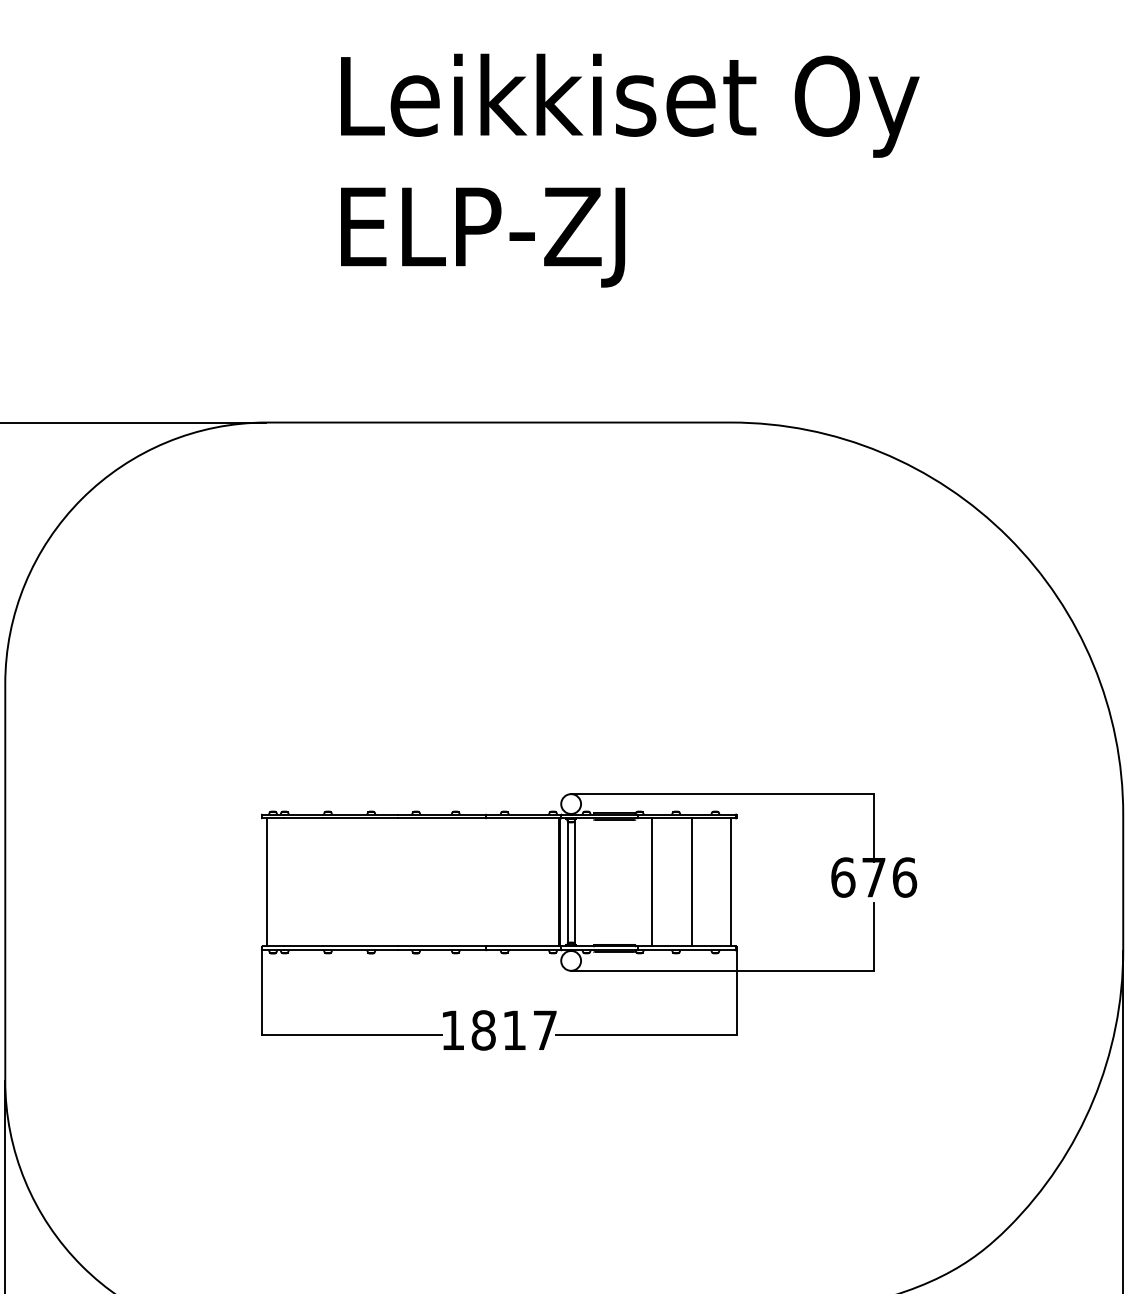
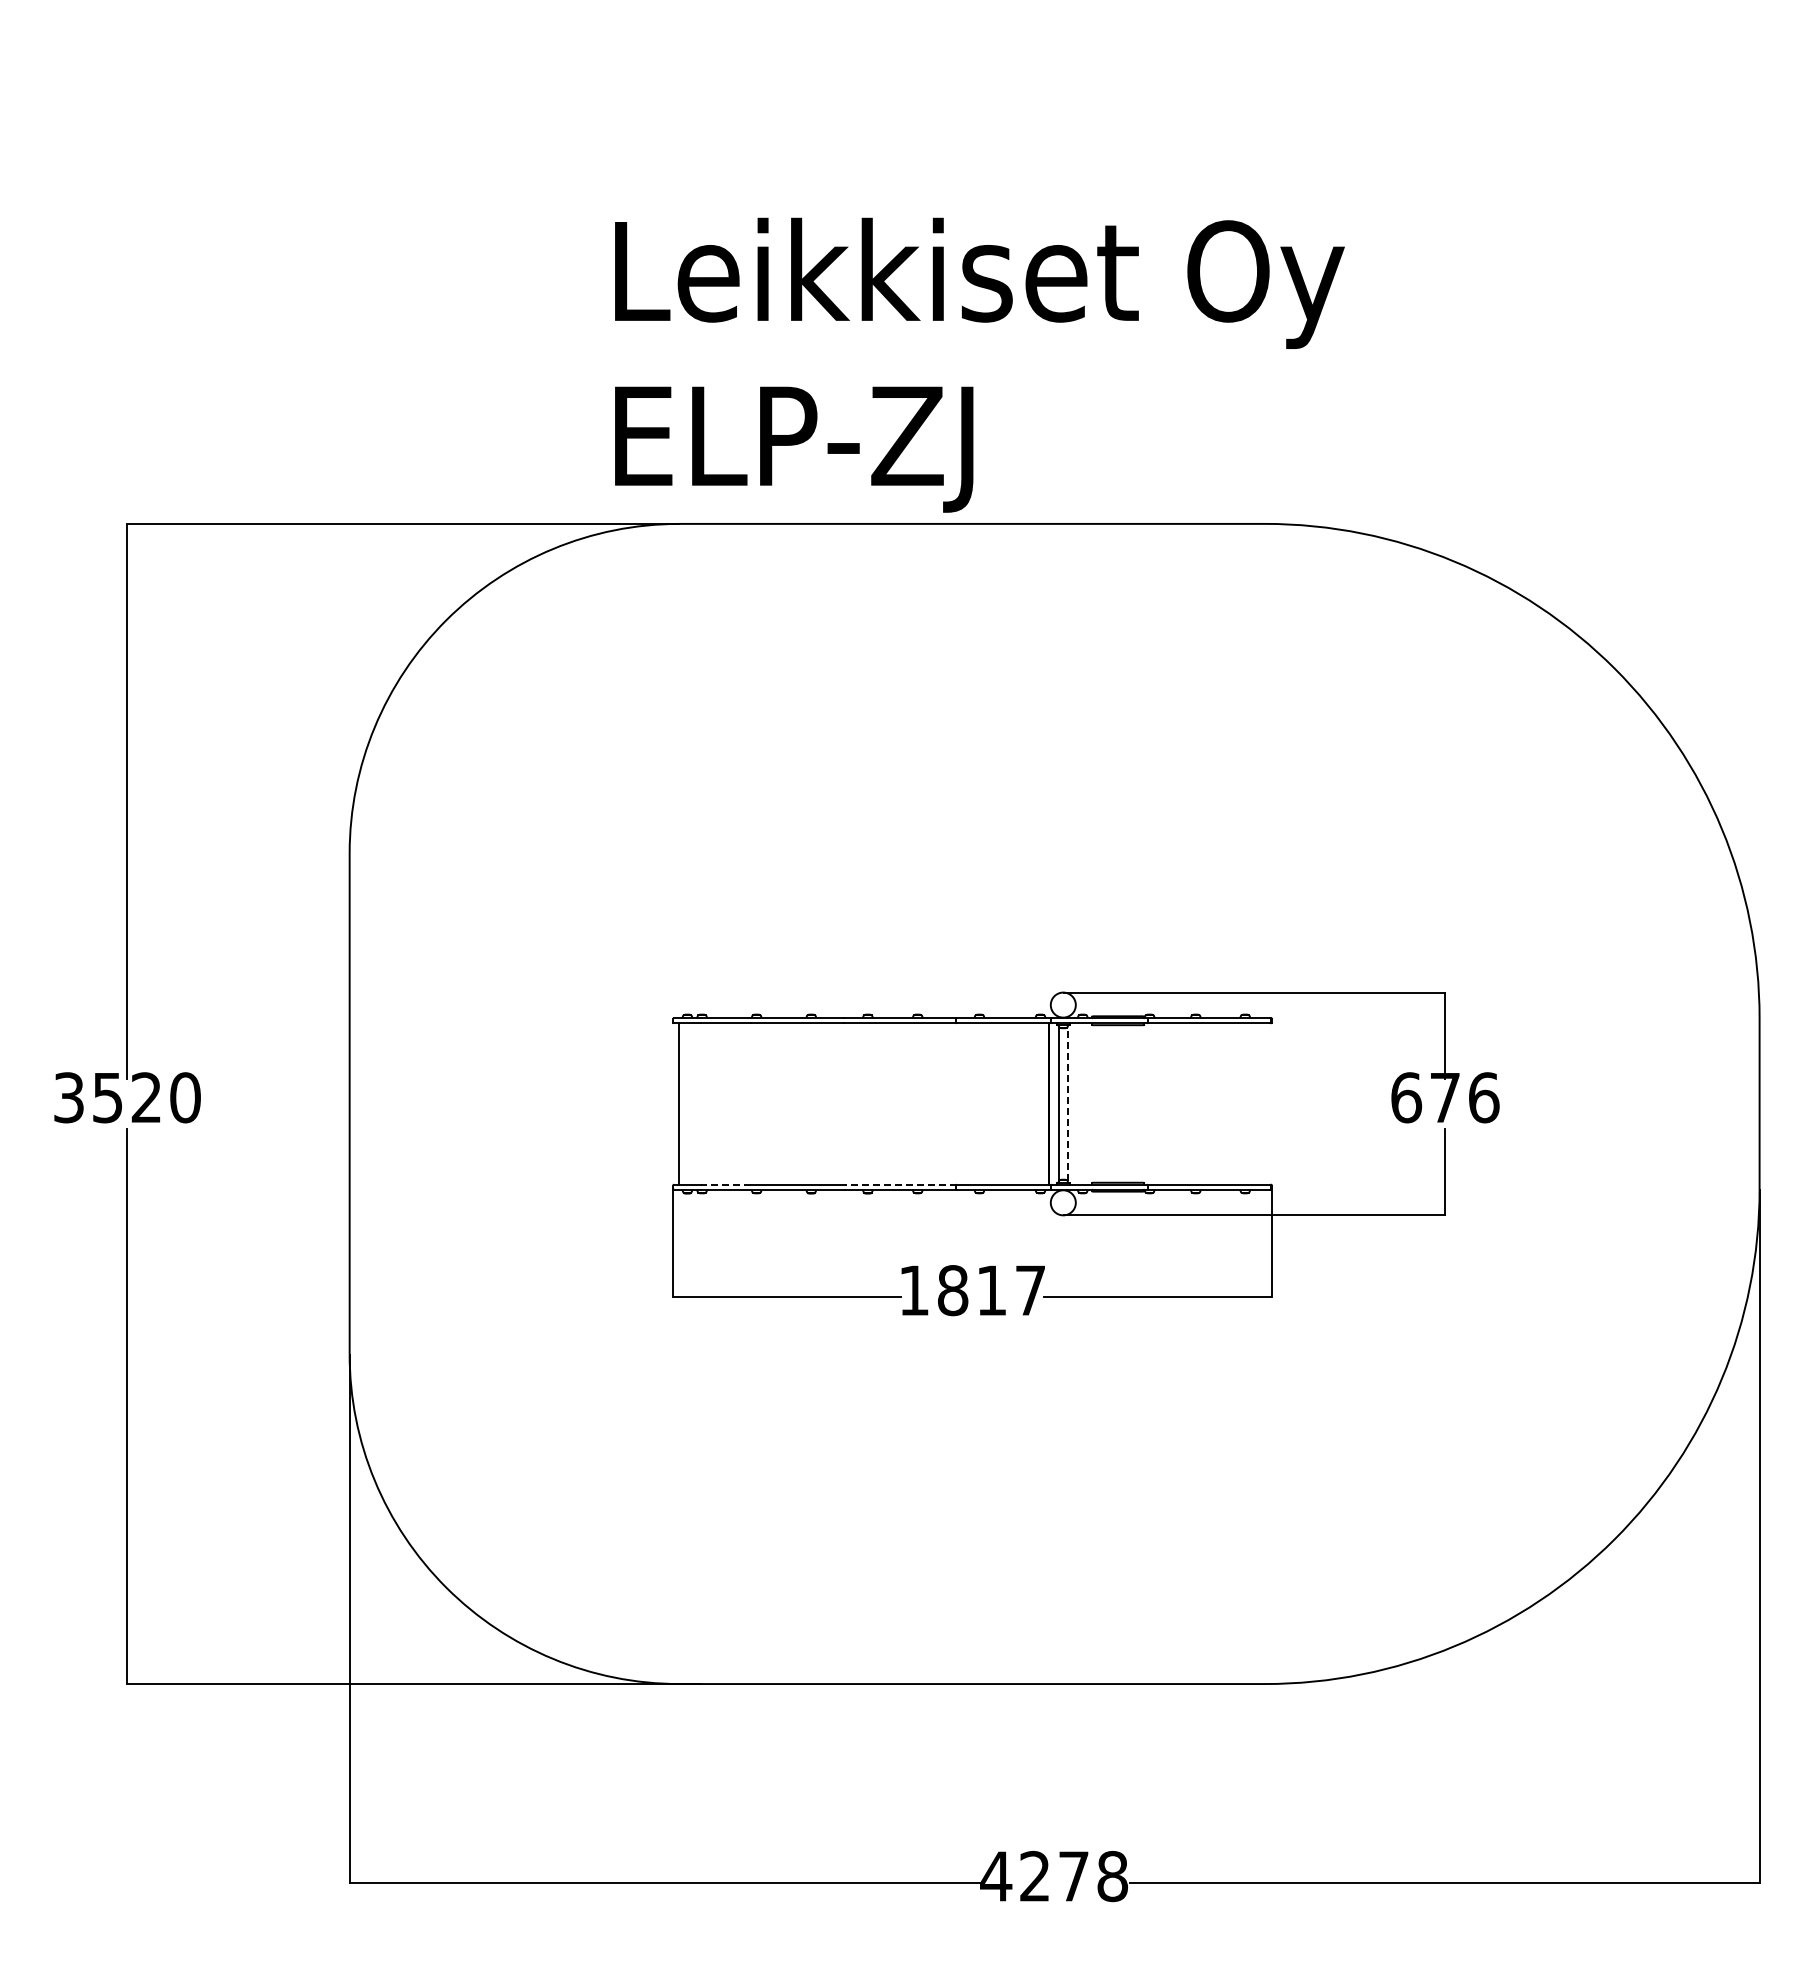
text: (629, 170) -> (979, 364), moved
line: (574, 882) -> (1067, 1103), solid -> dashed
line: (652, 882) -> (1165, 1103), removed
line: (691, 882) -> (1215, 1103), removed
line: (731, 882) -> (1265, 1103), removed
line: (303, 946) -> (725, 1184), solid -> dashed
line: (442, 946) -> (900, 1184), solid -> dashed

